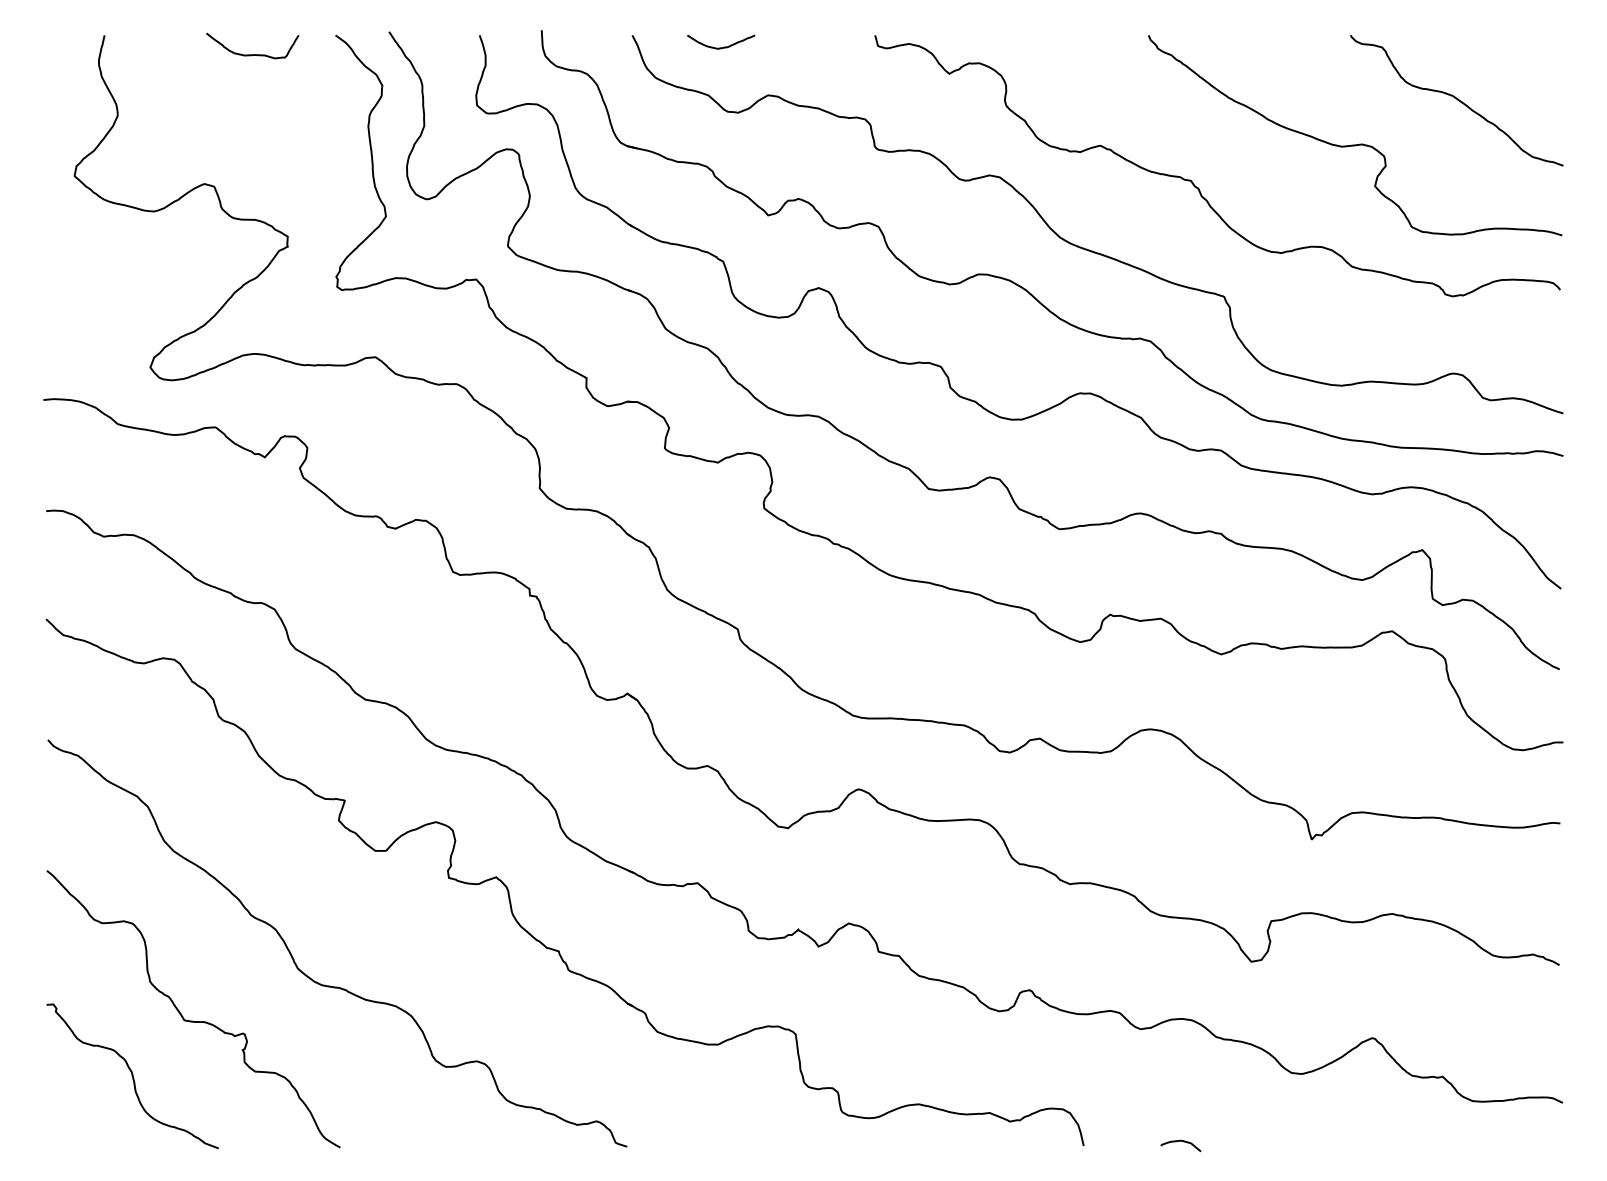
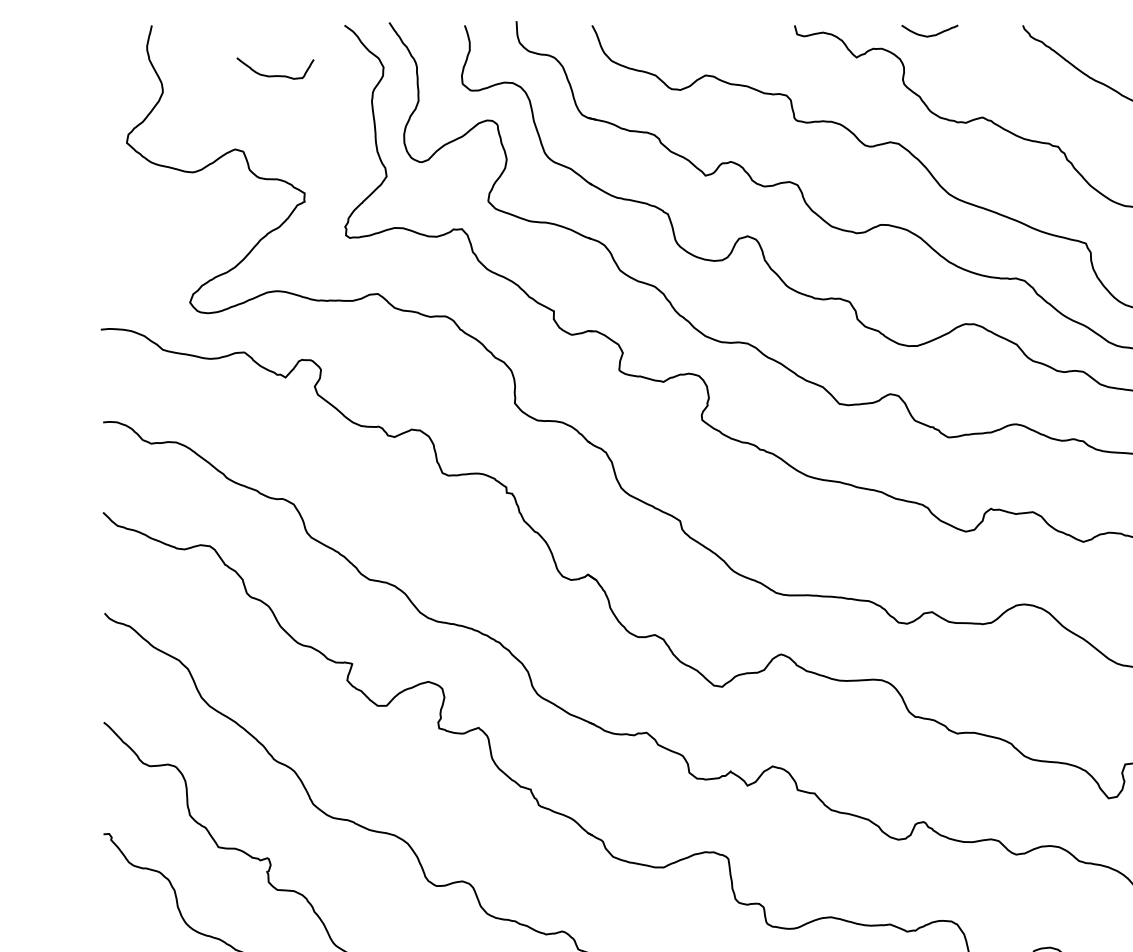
curve: (723, 46) -> (931, 34), moved
curve: (252, 54) -> (275, 75), moved

